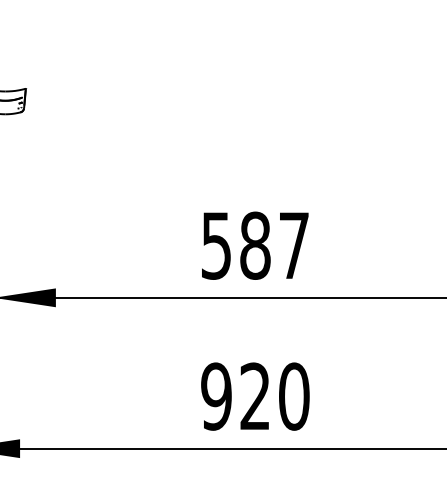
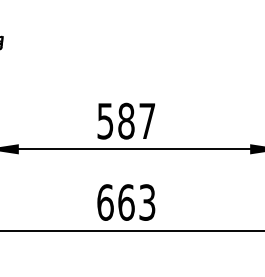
text: (255, 396) -> (126, 202), 920 -> 663

